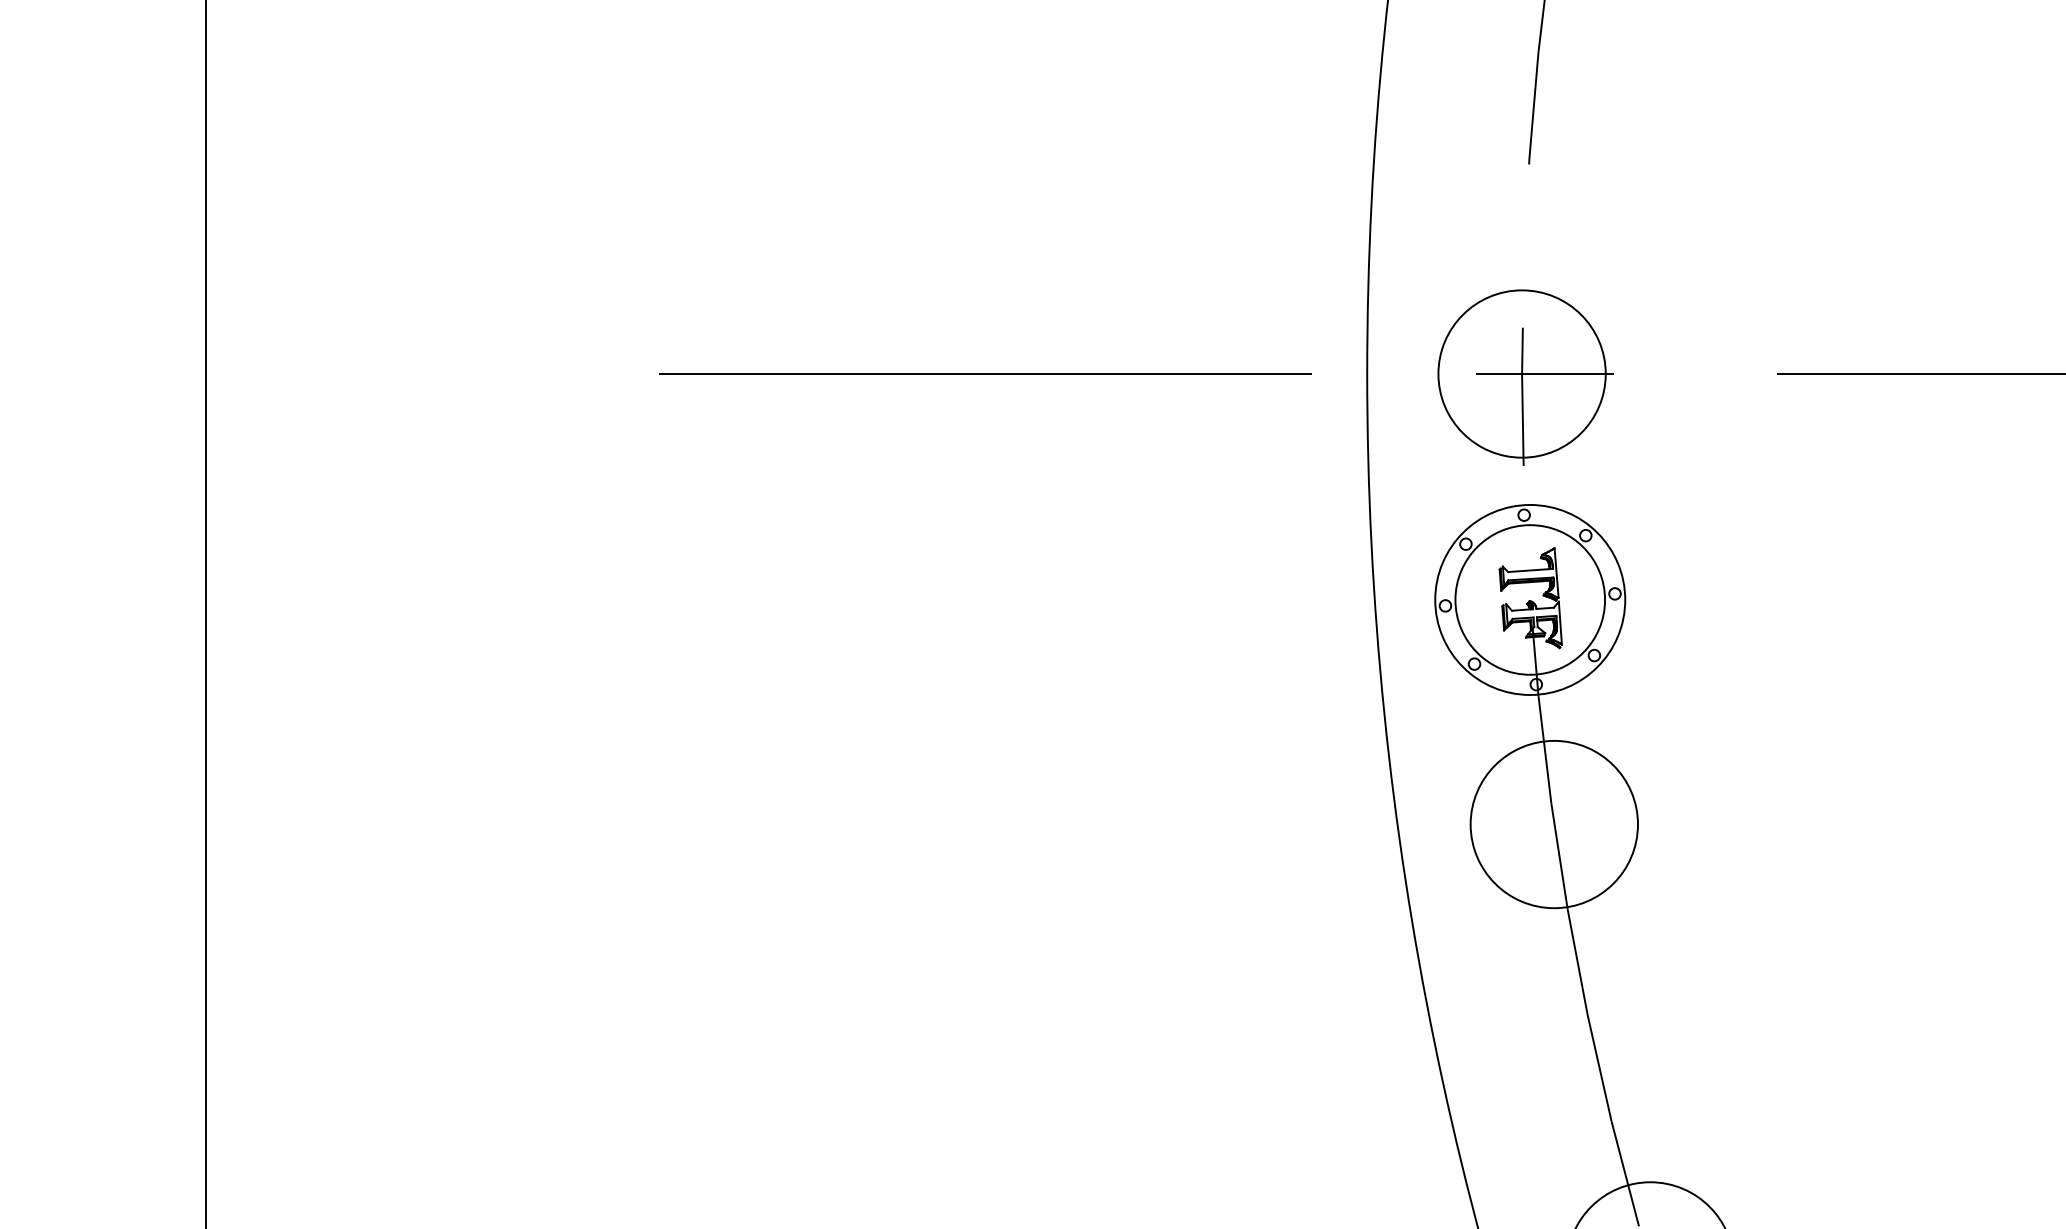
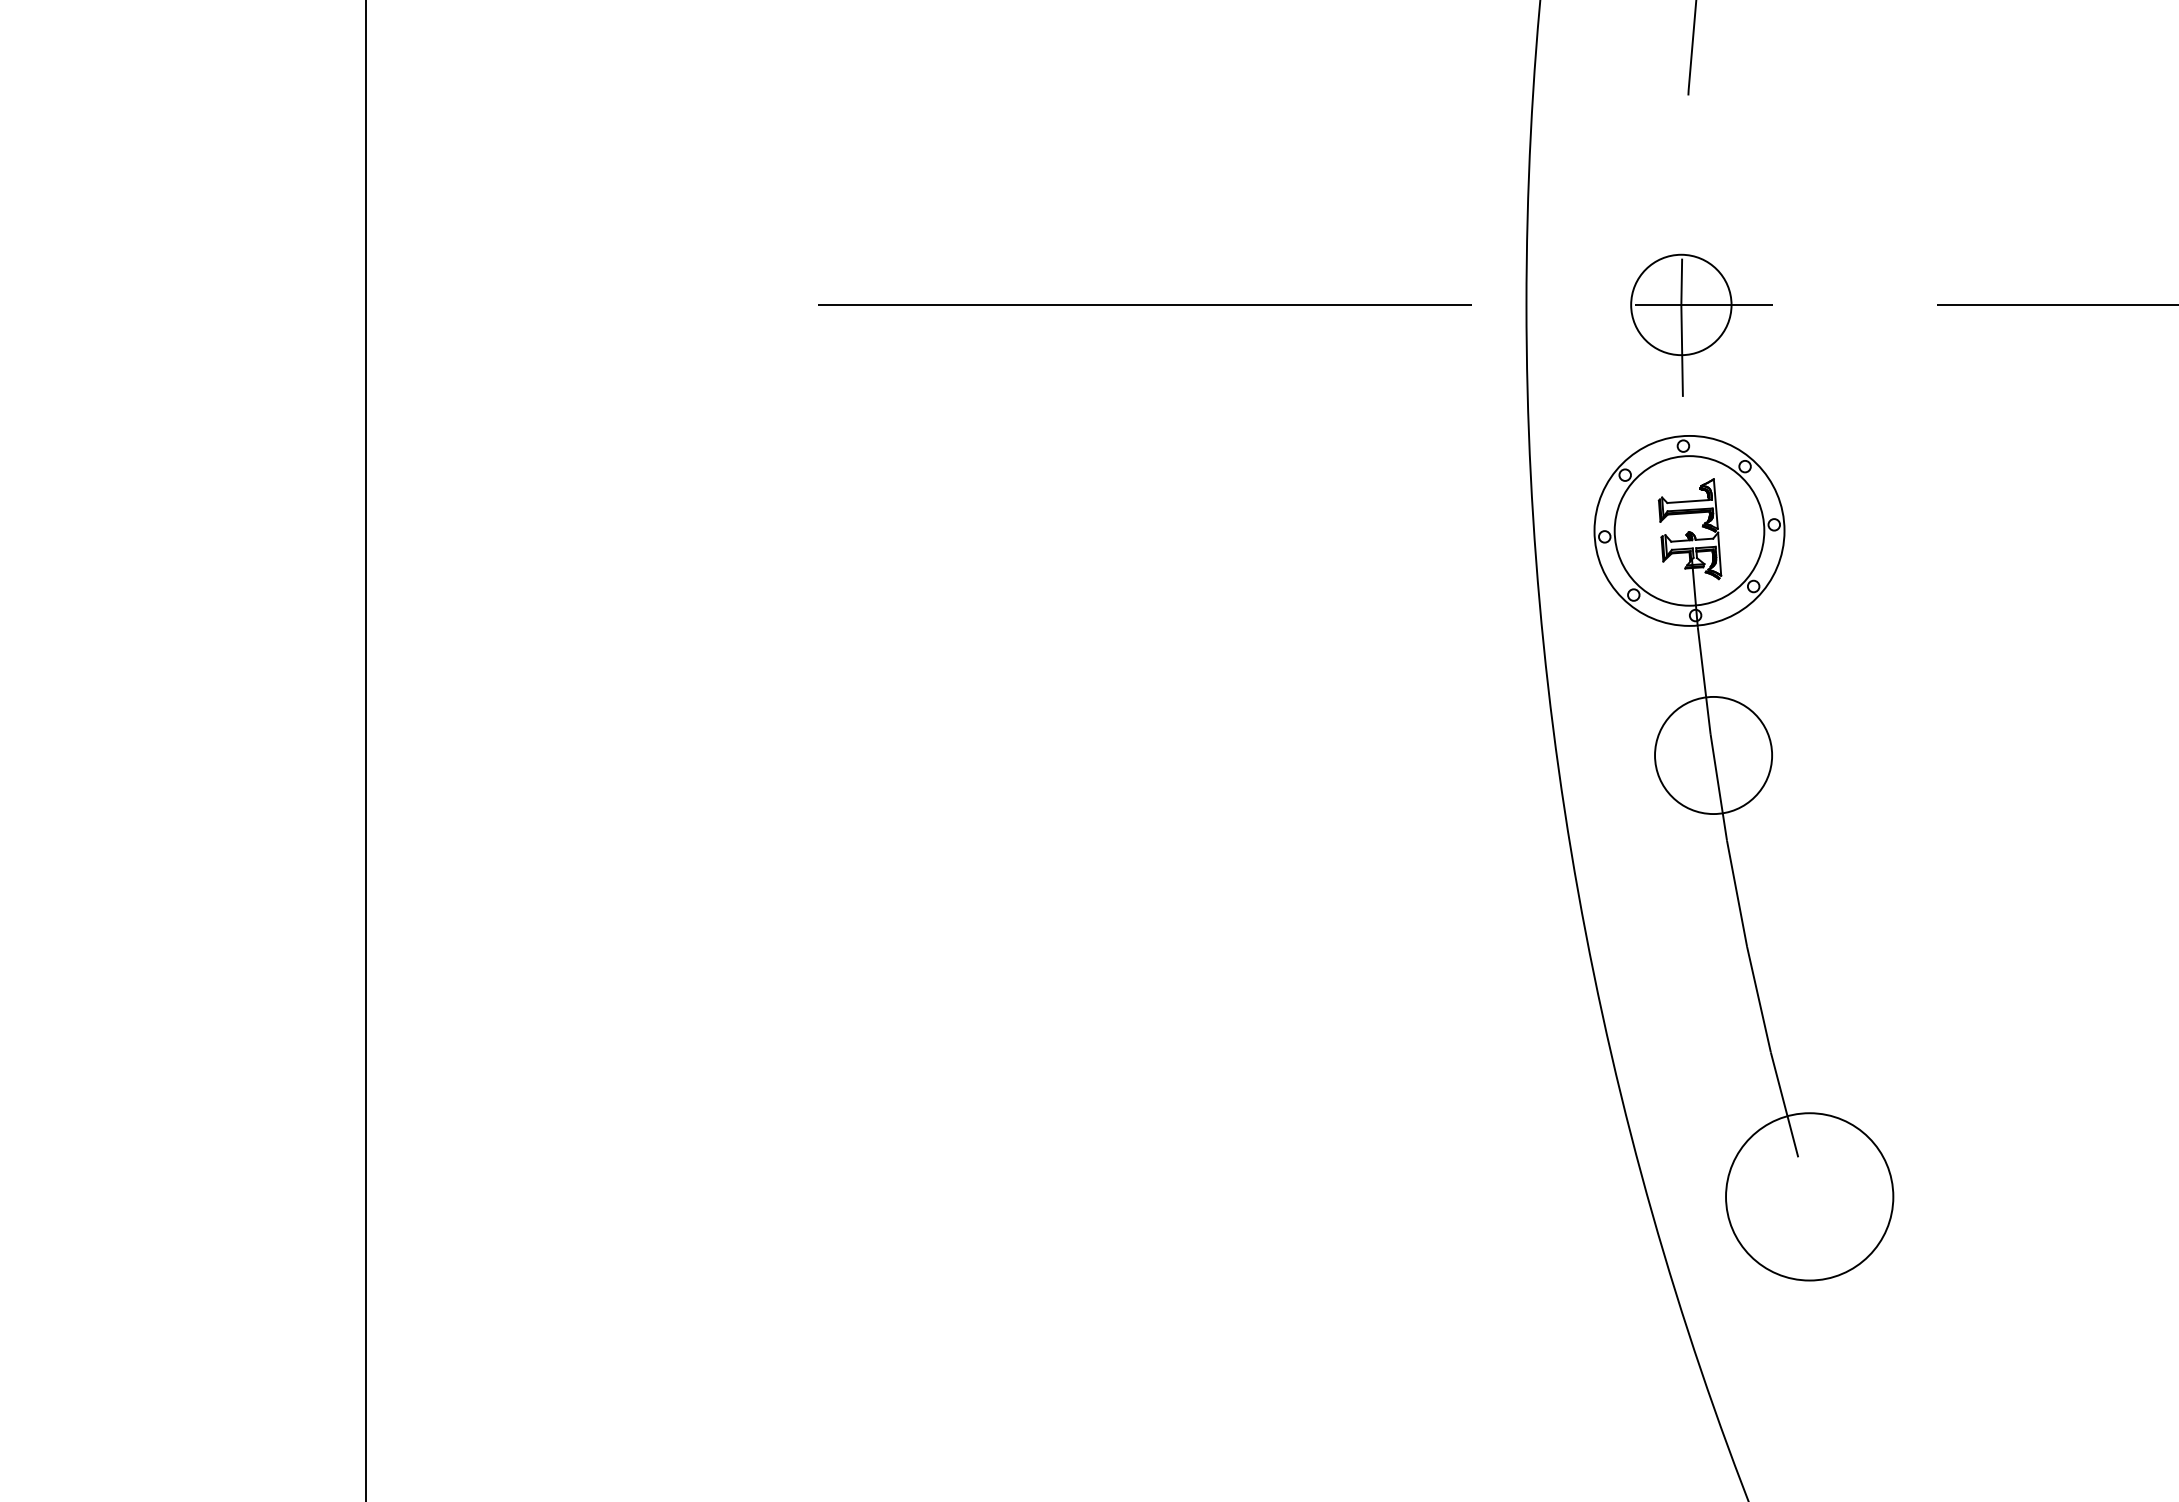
circle: (1522, 373) -> (1681, 304), size x0.6
circle: (1554, 824) -> (1713, 755), size x0.7

